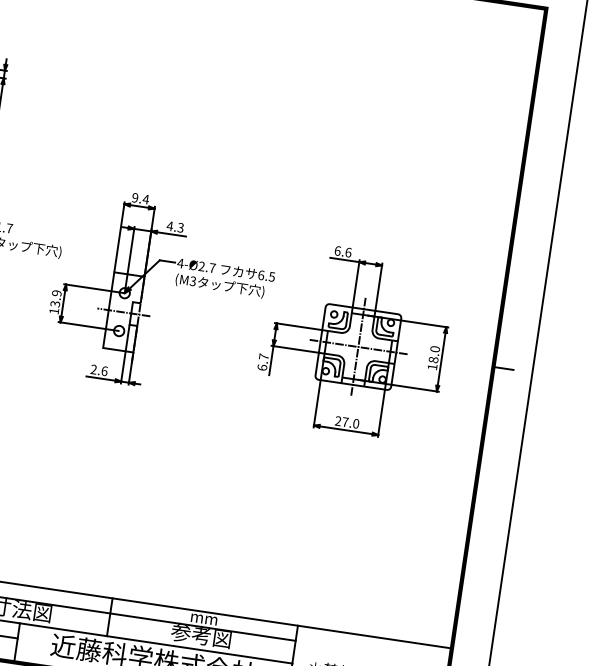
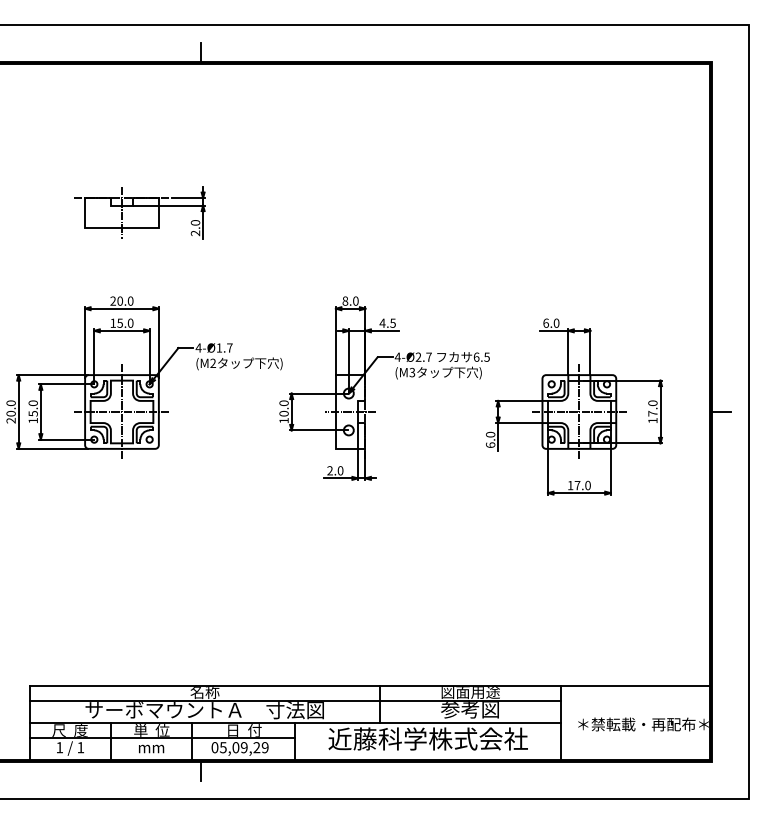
text: (140, 198) -> (350, 300), 9.4 -> 8.0
text: (180, 226) -> (392, 322), 4.3 -> 4.5
text: (348, 251) -> (556, 322), 6.6 -> 6.0
text: (55, 298) -> (283, 408), 13.9 -> 10.0
text: (263, 356) -> (490, 434), 6.7 -> 6.0
text: (433, 359) -> (652, 413), 18.0 -> 17.0
text: (104, 370) -> (340, 470), 2.6 -> 2.0
text: (338, 420) -> (570, 484), 27.0 -> 17.0
text: (204, 618) -> (470, 692), mm -> 図面用途

